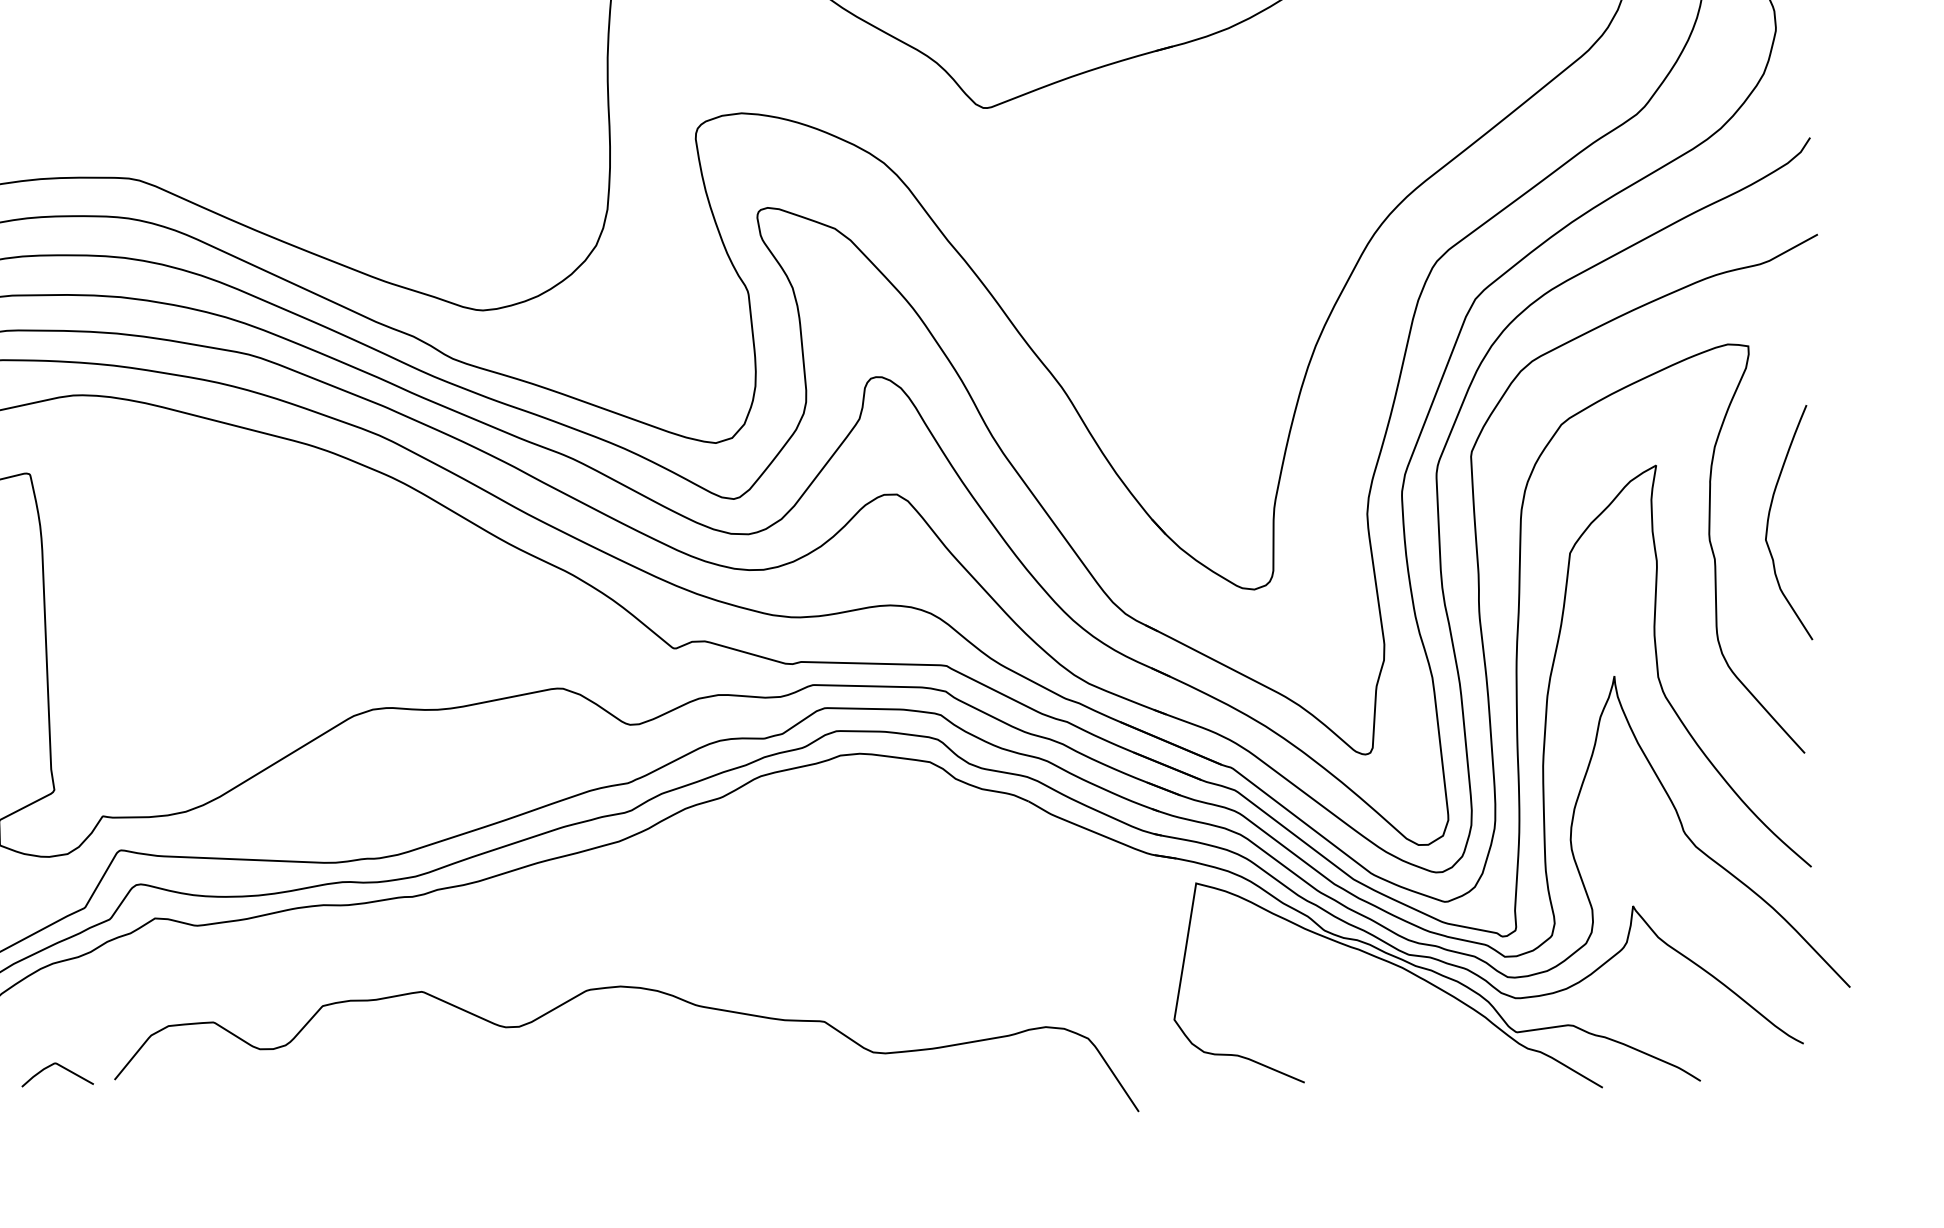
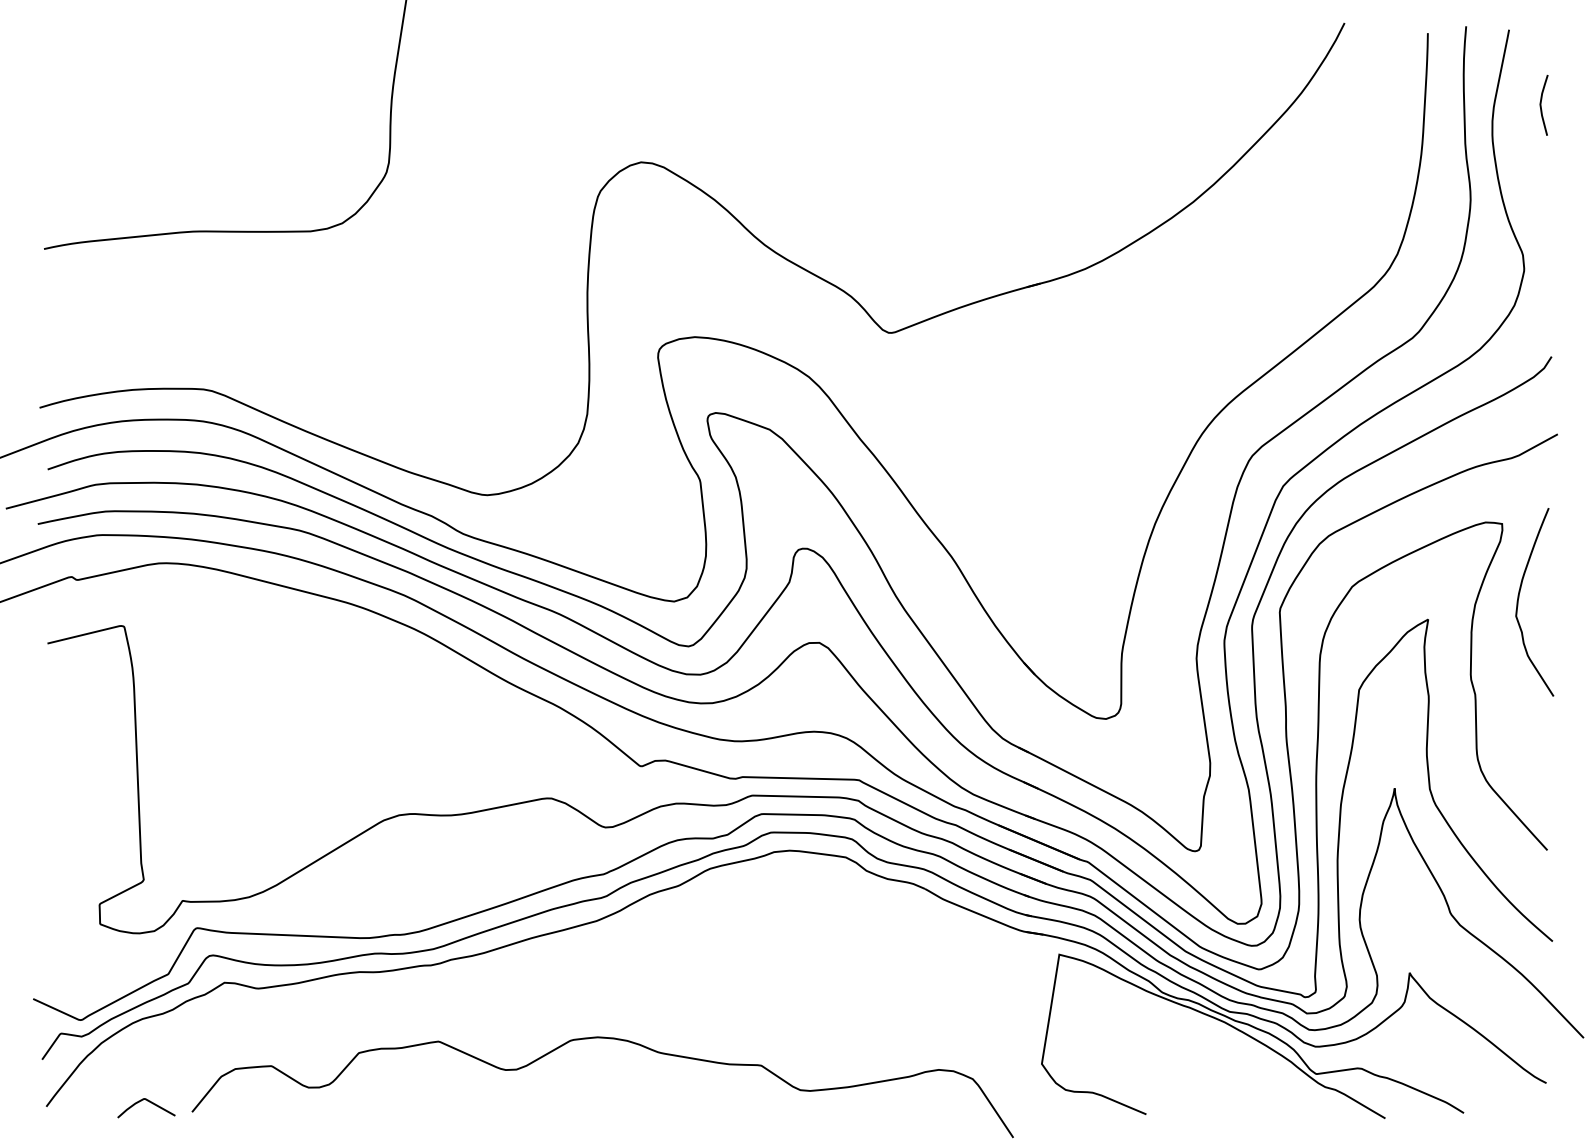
curve: (1770, 517) -> (1519, 598), moved

